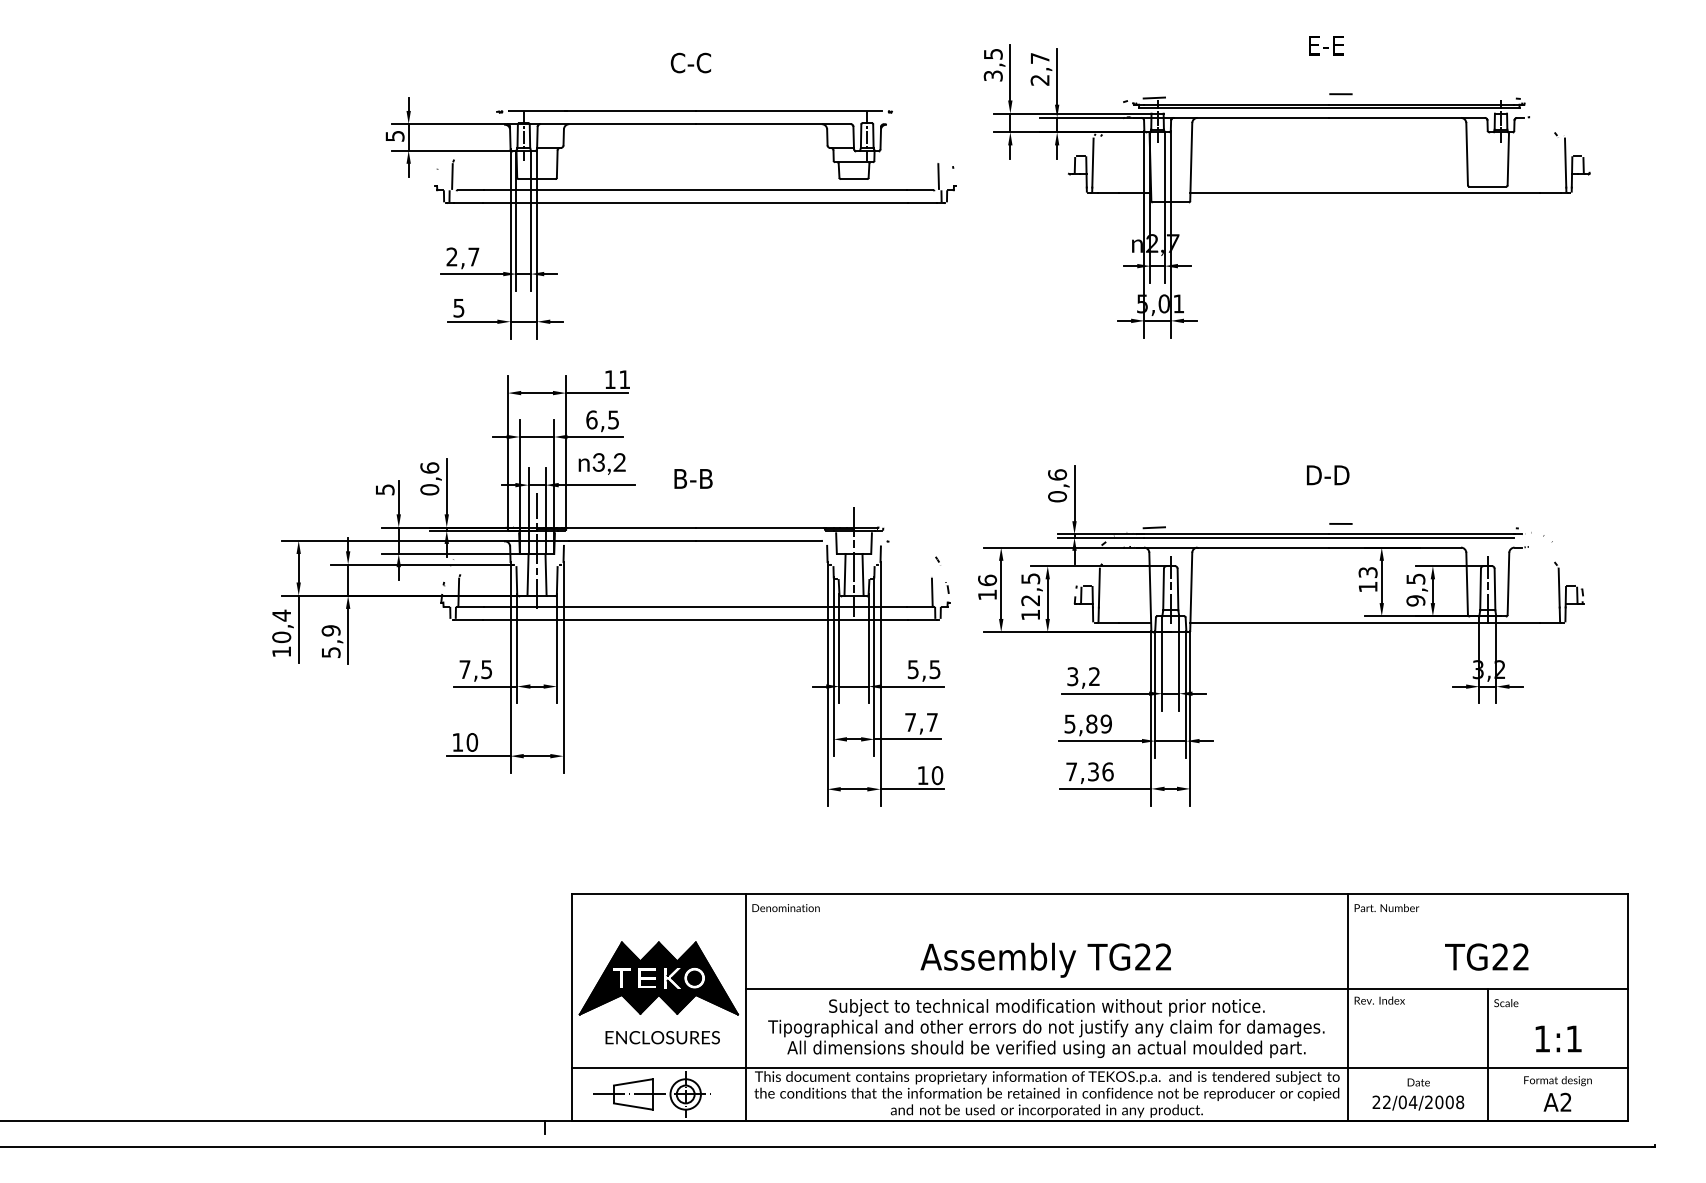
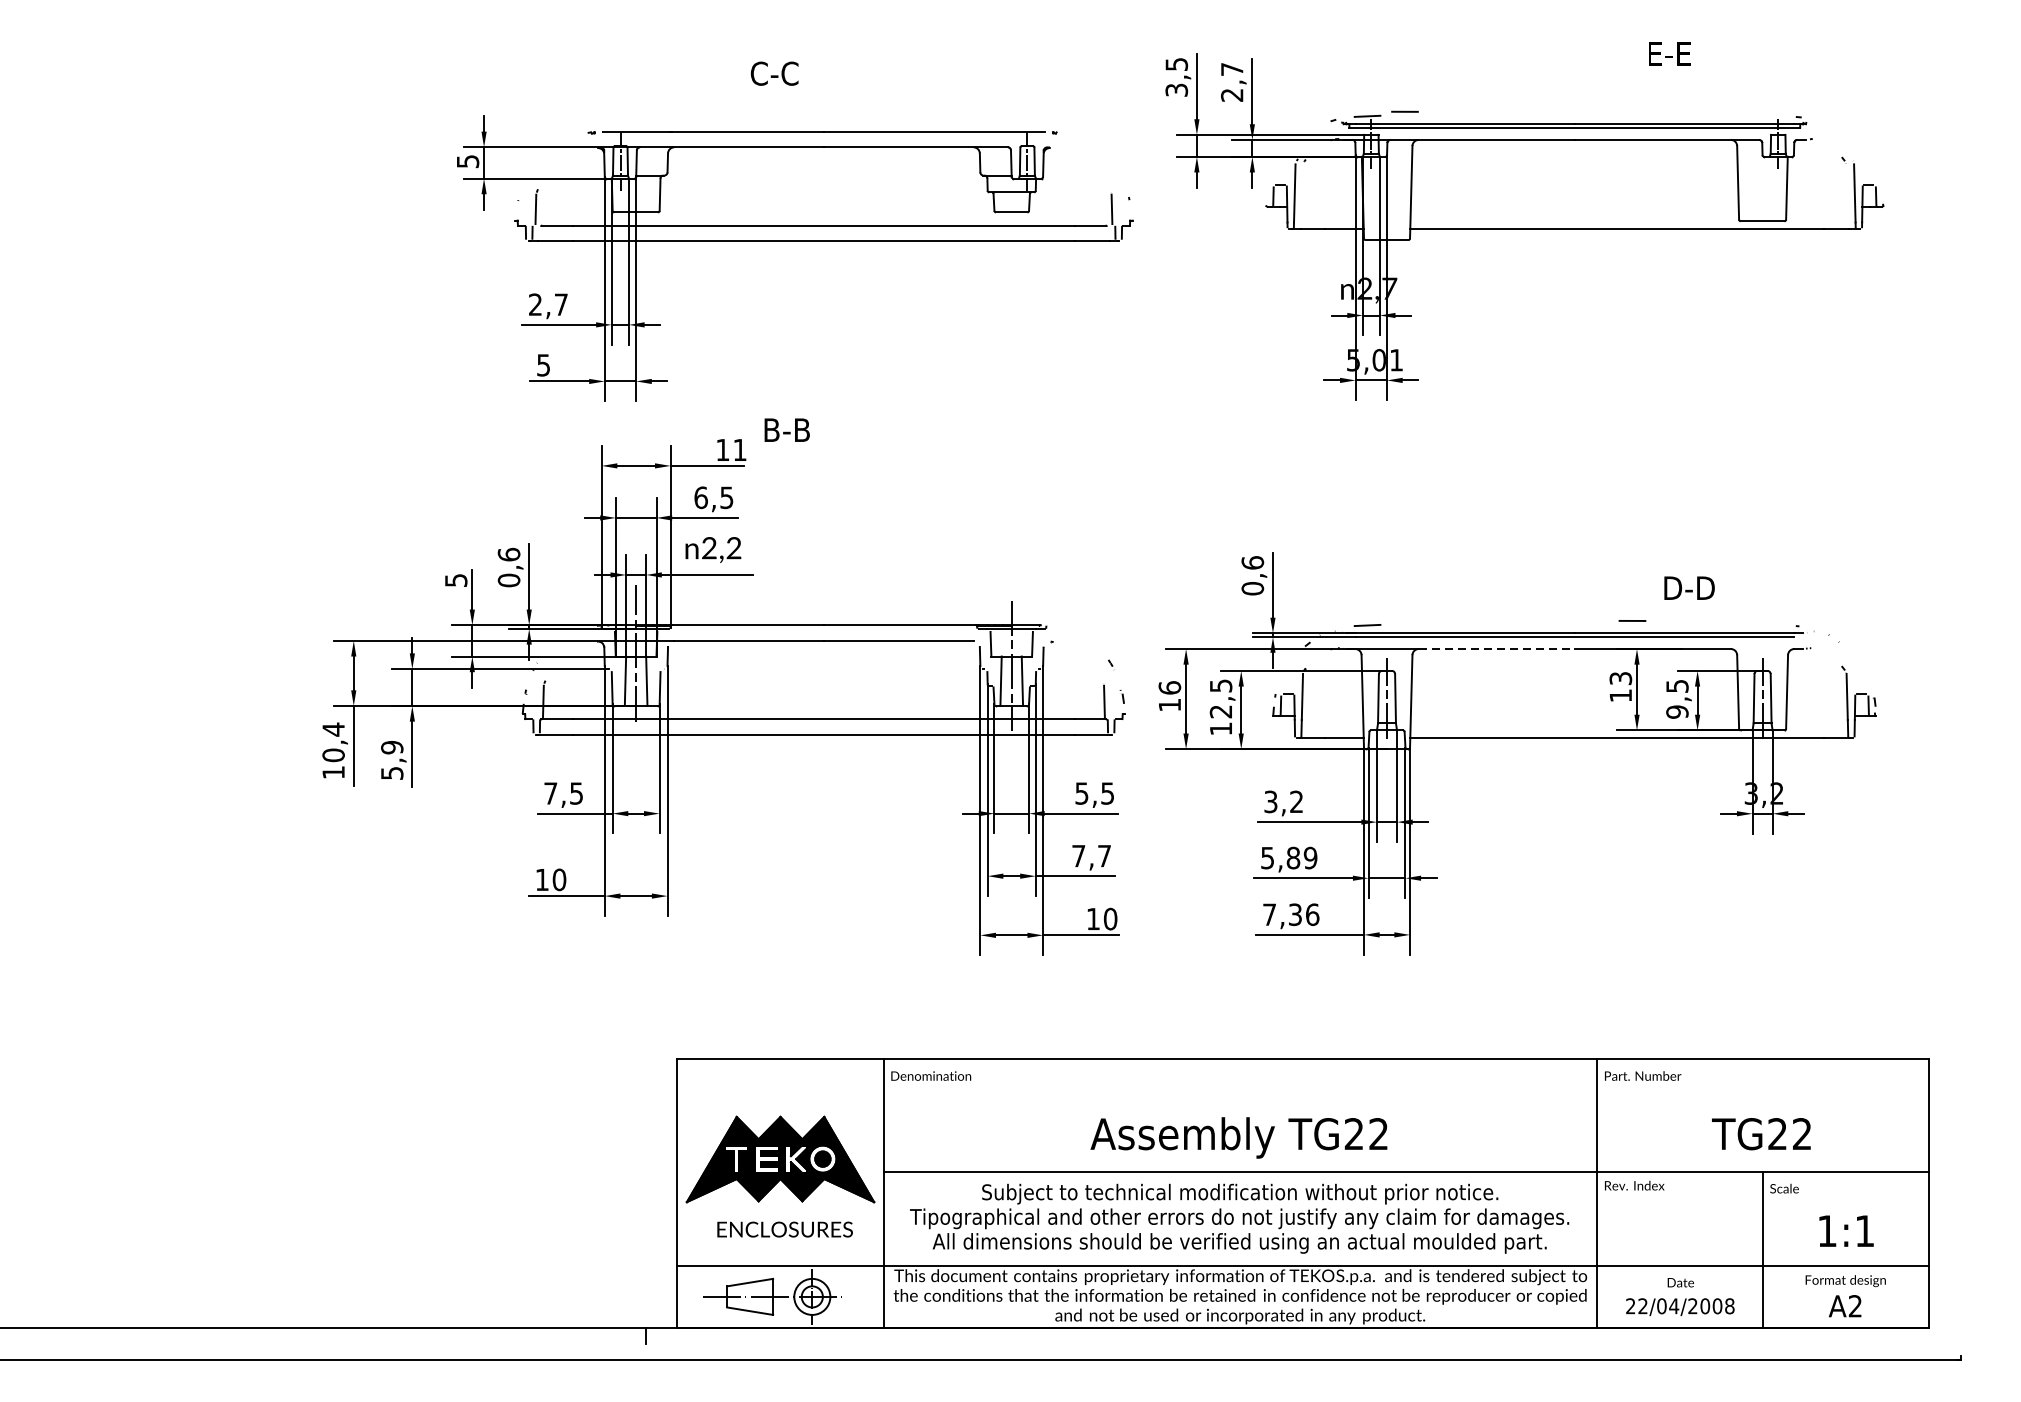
text: (1326, 45) -> (1669, 54), moved
text: (690, 62) -> (774, 73), moved
line: (1340, 94) -> (1404, 112), moved
text: (598, 464) -> (708, 550), 3,2 -> 2,2
text: (1328, 475) -> (1689, 588), moved
text: (693, 478) -> (787, 429), moved
line: (1340, 523) -> (1631, 620), moved
line: (1263, 547) -> (1496, 648), solid -> dashed

